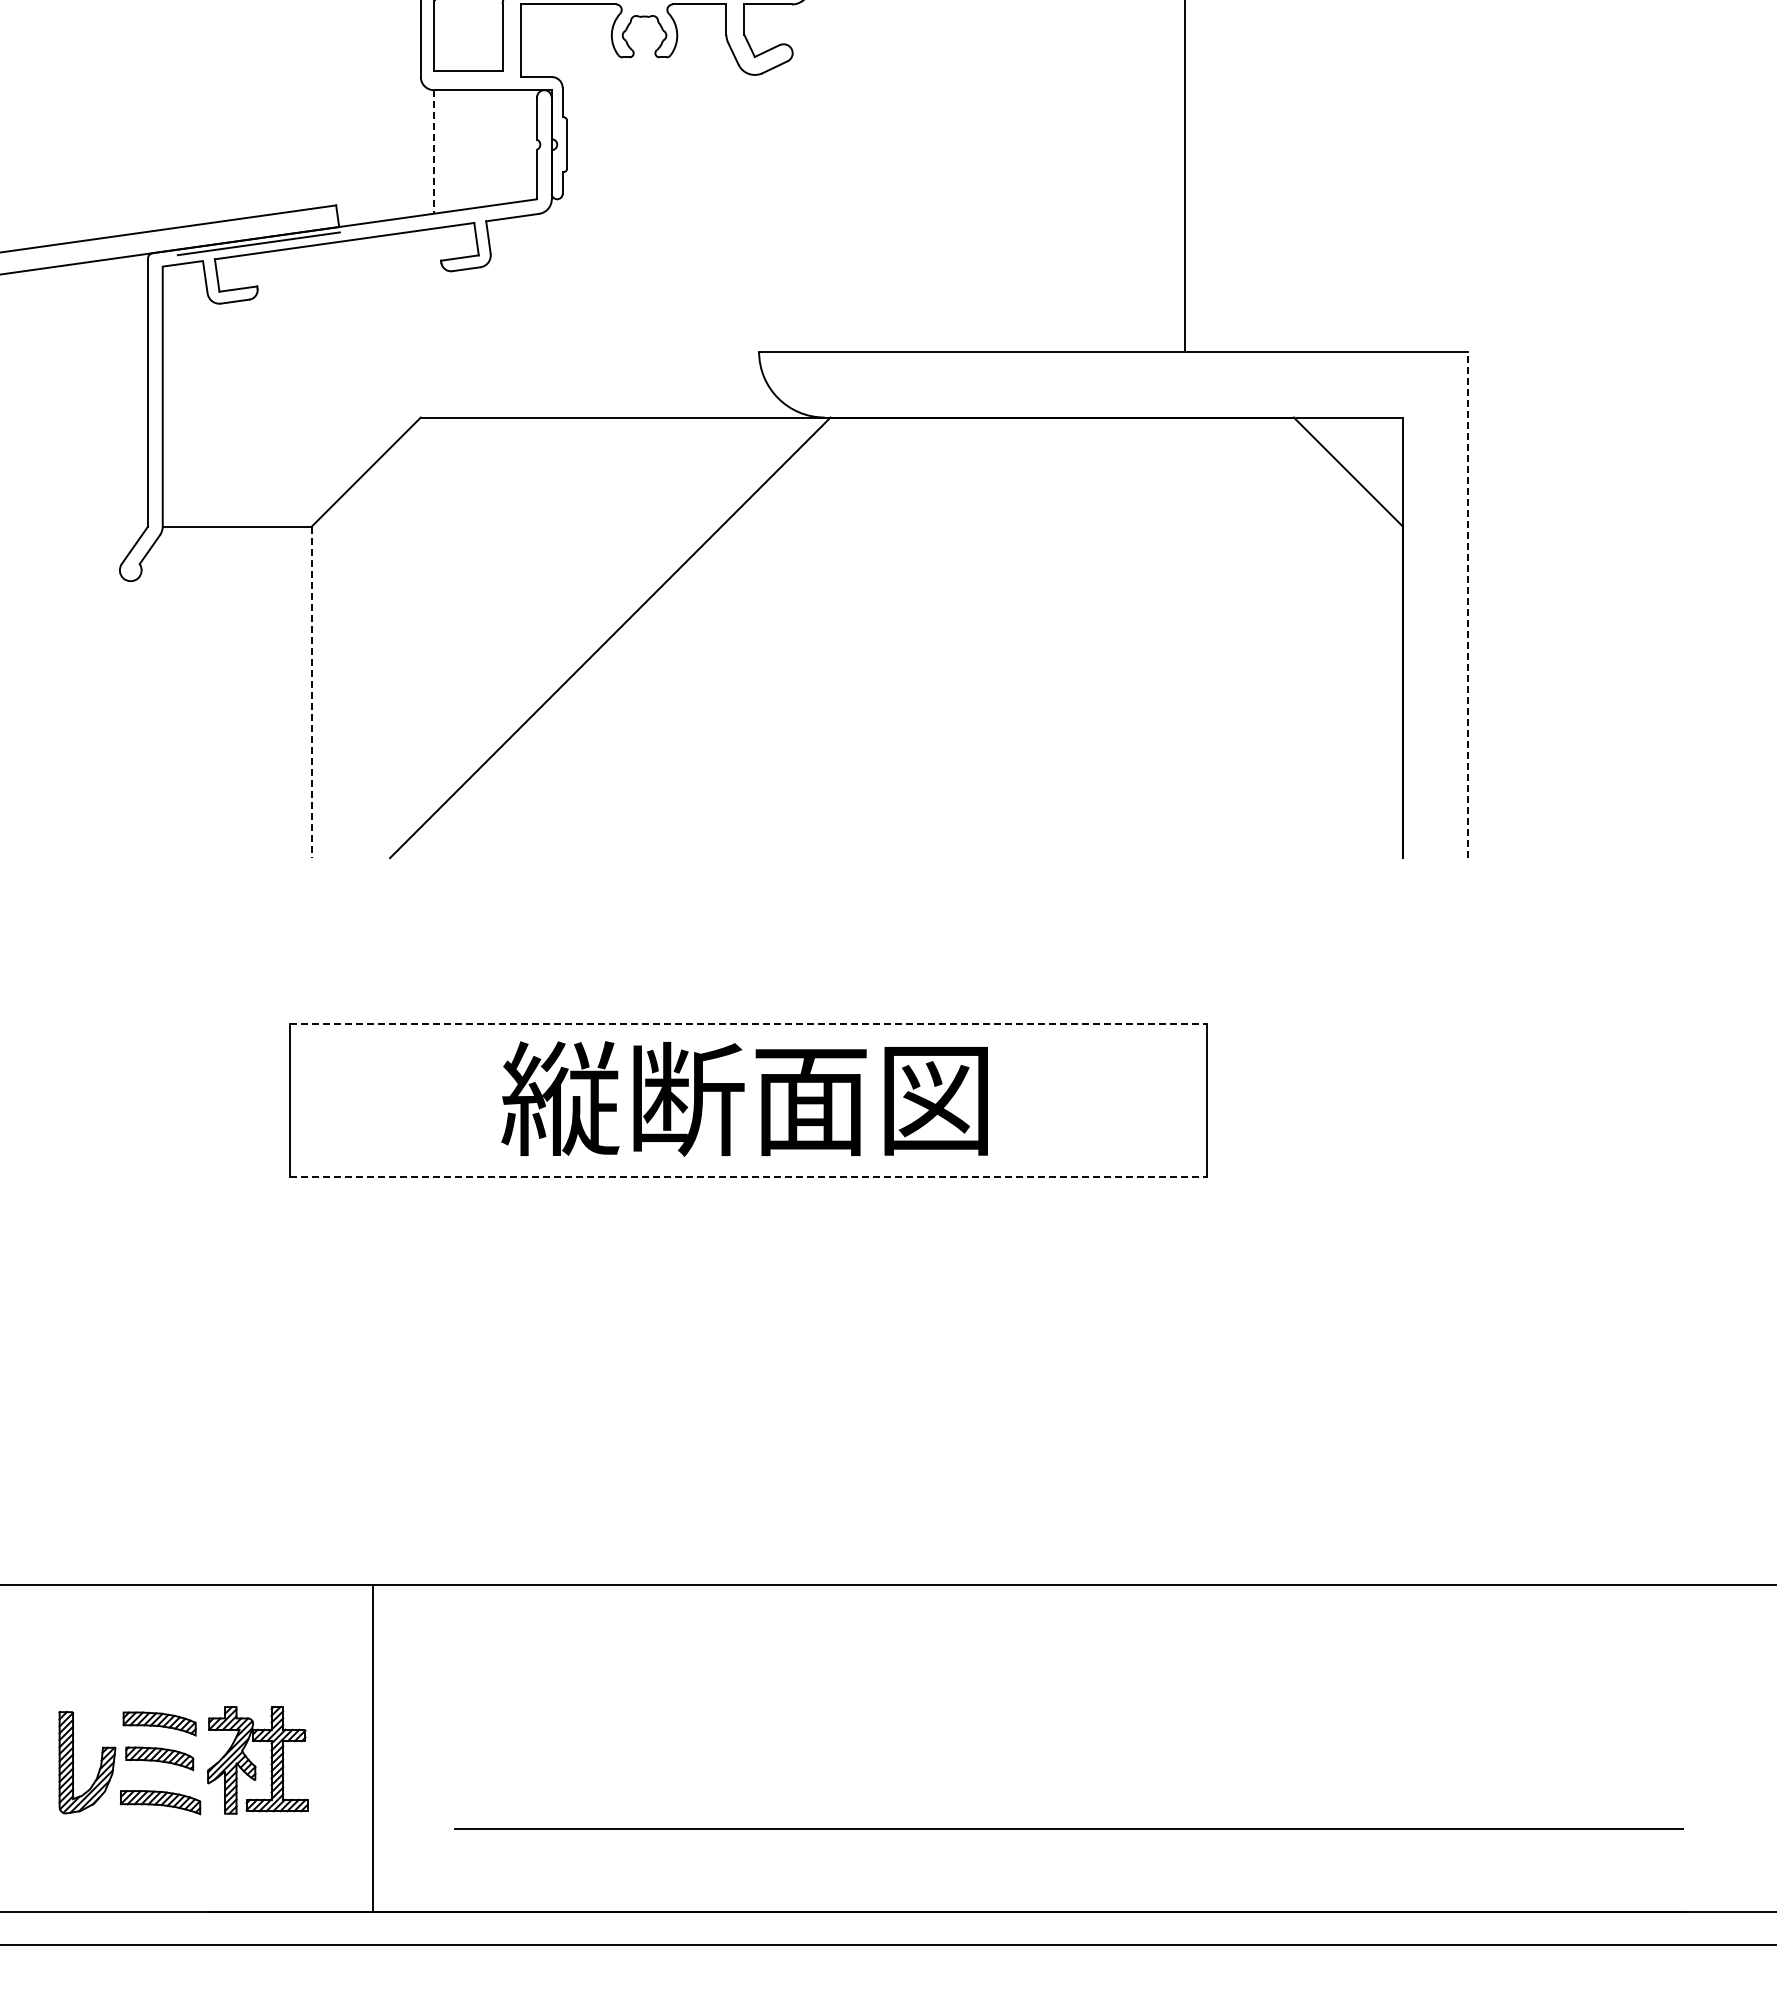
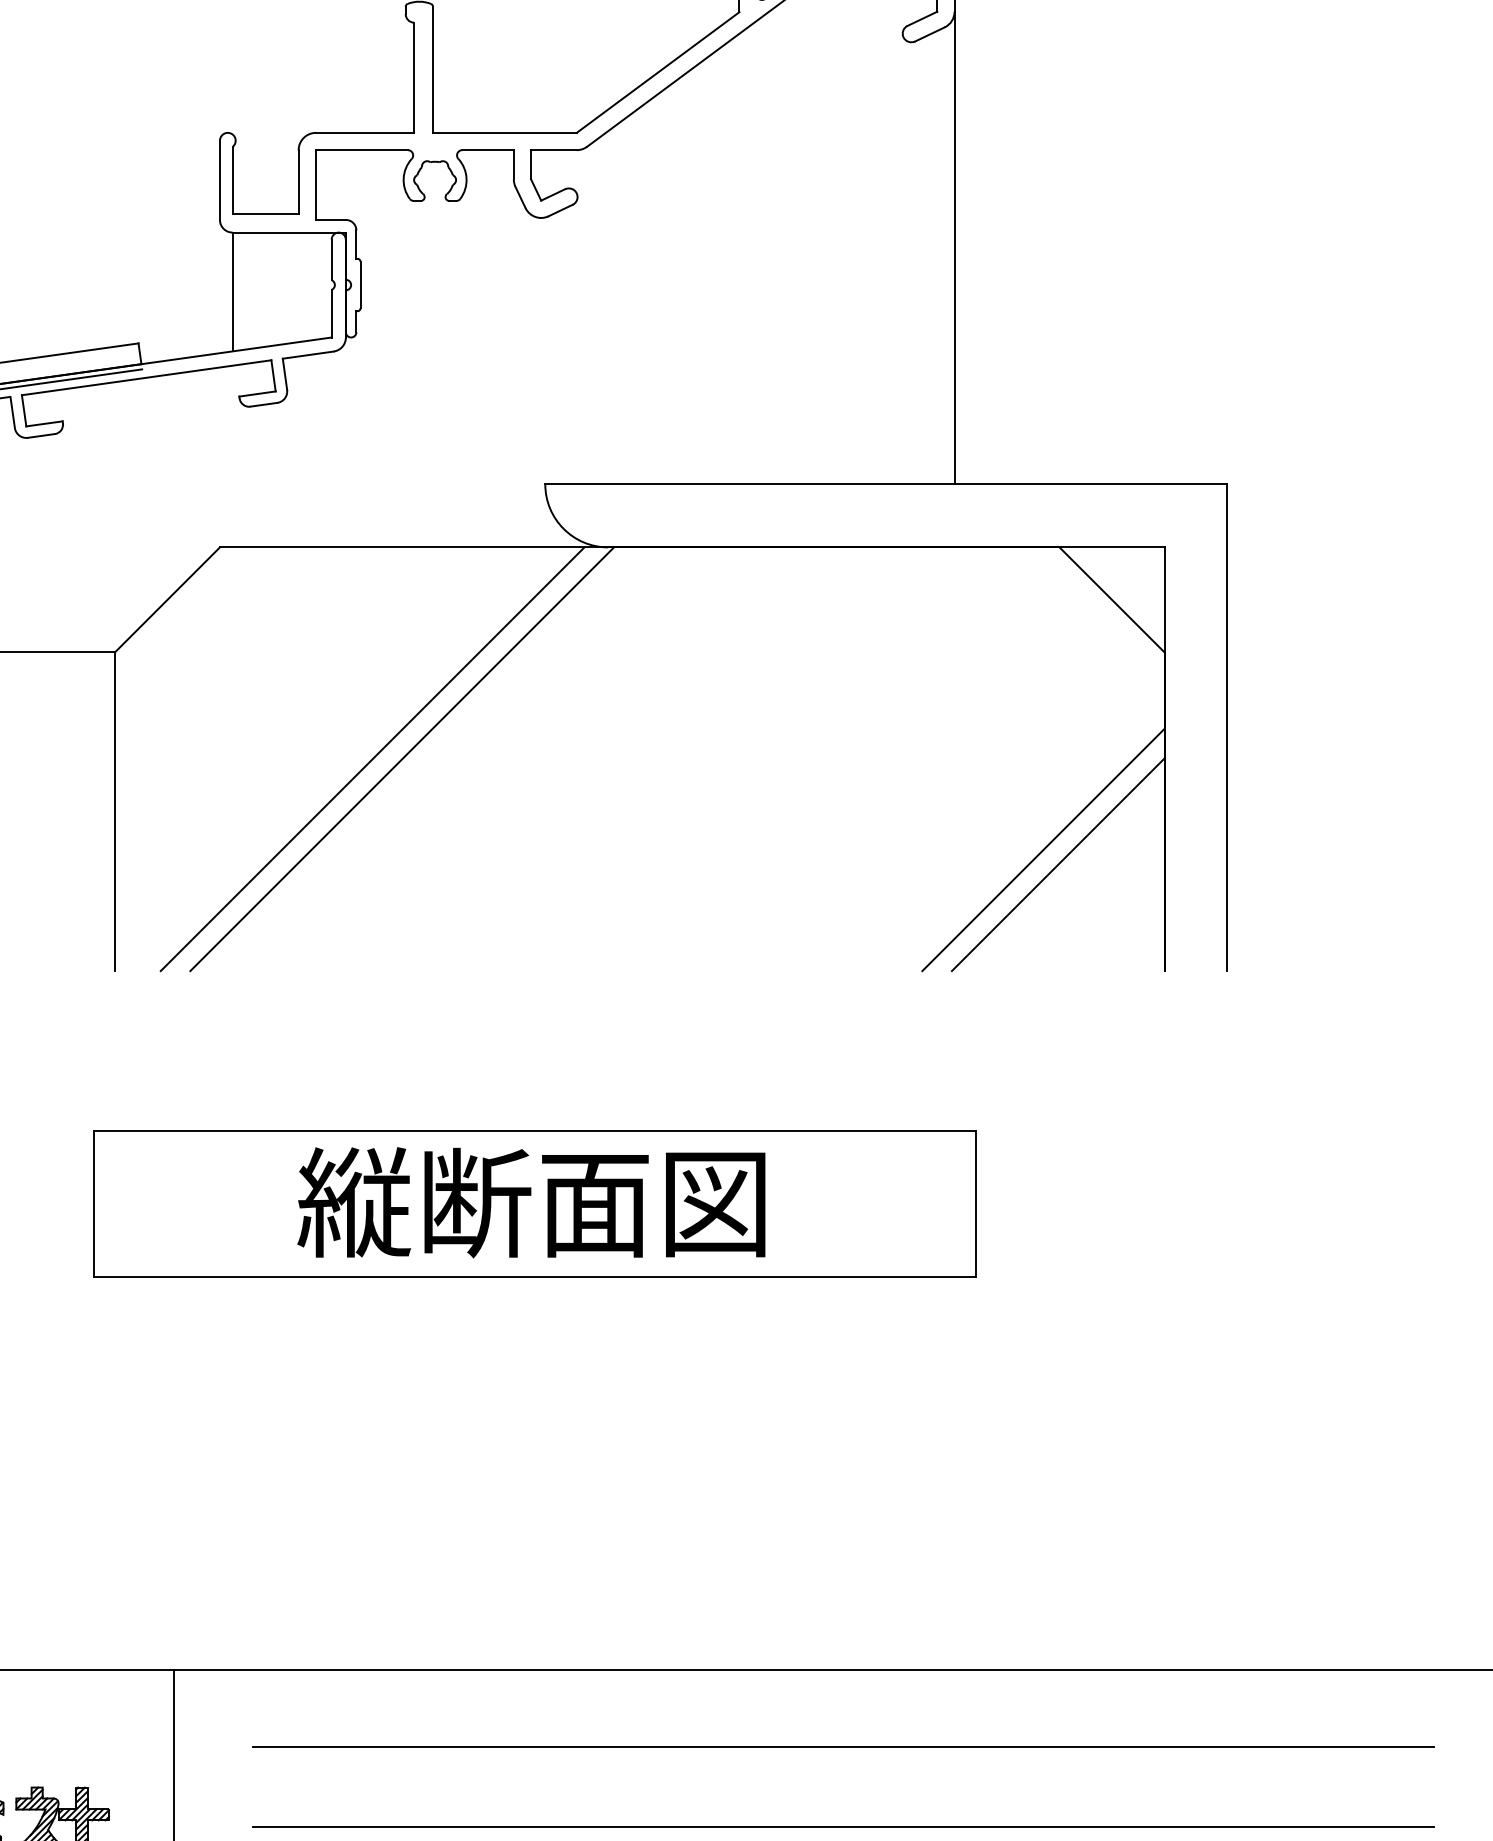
line: (433, 151) -> (232, 291), dashed -> solid
line: (1468, 604) -> (1227, 727), dashed -> solid
line: (579, 637) -> (372, 758), added
line: (311, 692) -> (114, 811), dashed -> solid
line: (1276, 732) -> (1042, 850), added
line: (1291, 747) -> (1057, 864), added
line: (749, 1023) -> (536, 1130), dashed -> solid
line: (749, 1176) -> (536, 1277), dashed -> solid
line: (1068, 1665) -> (842, 1747), added
line: (1068, 1748) -> (842, 1827), added

